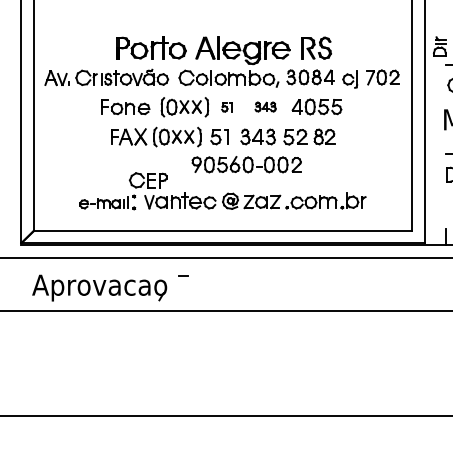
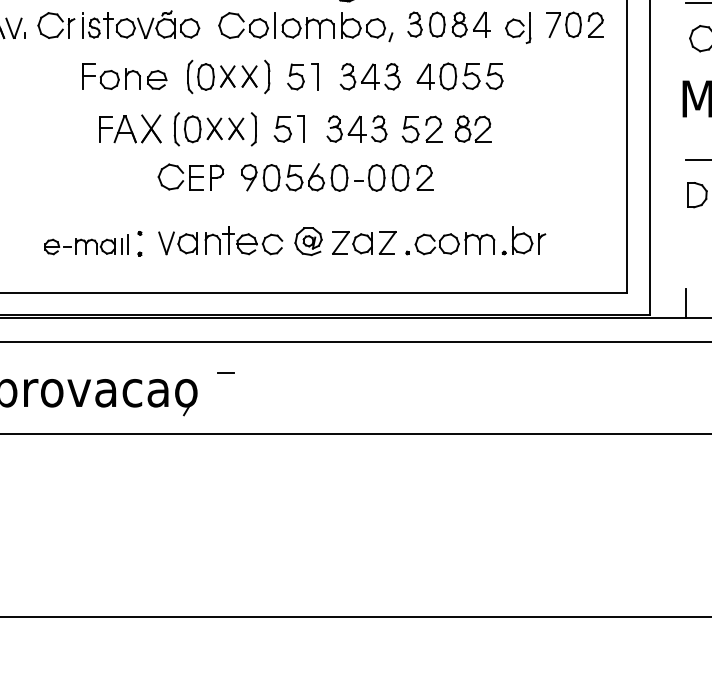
part: (265, 106) -> (369, 75), size x1.67
part: (226, 107) -> (301, 77), size x1.67
part: (147, 180) -> (189, 177), moved

